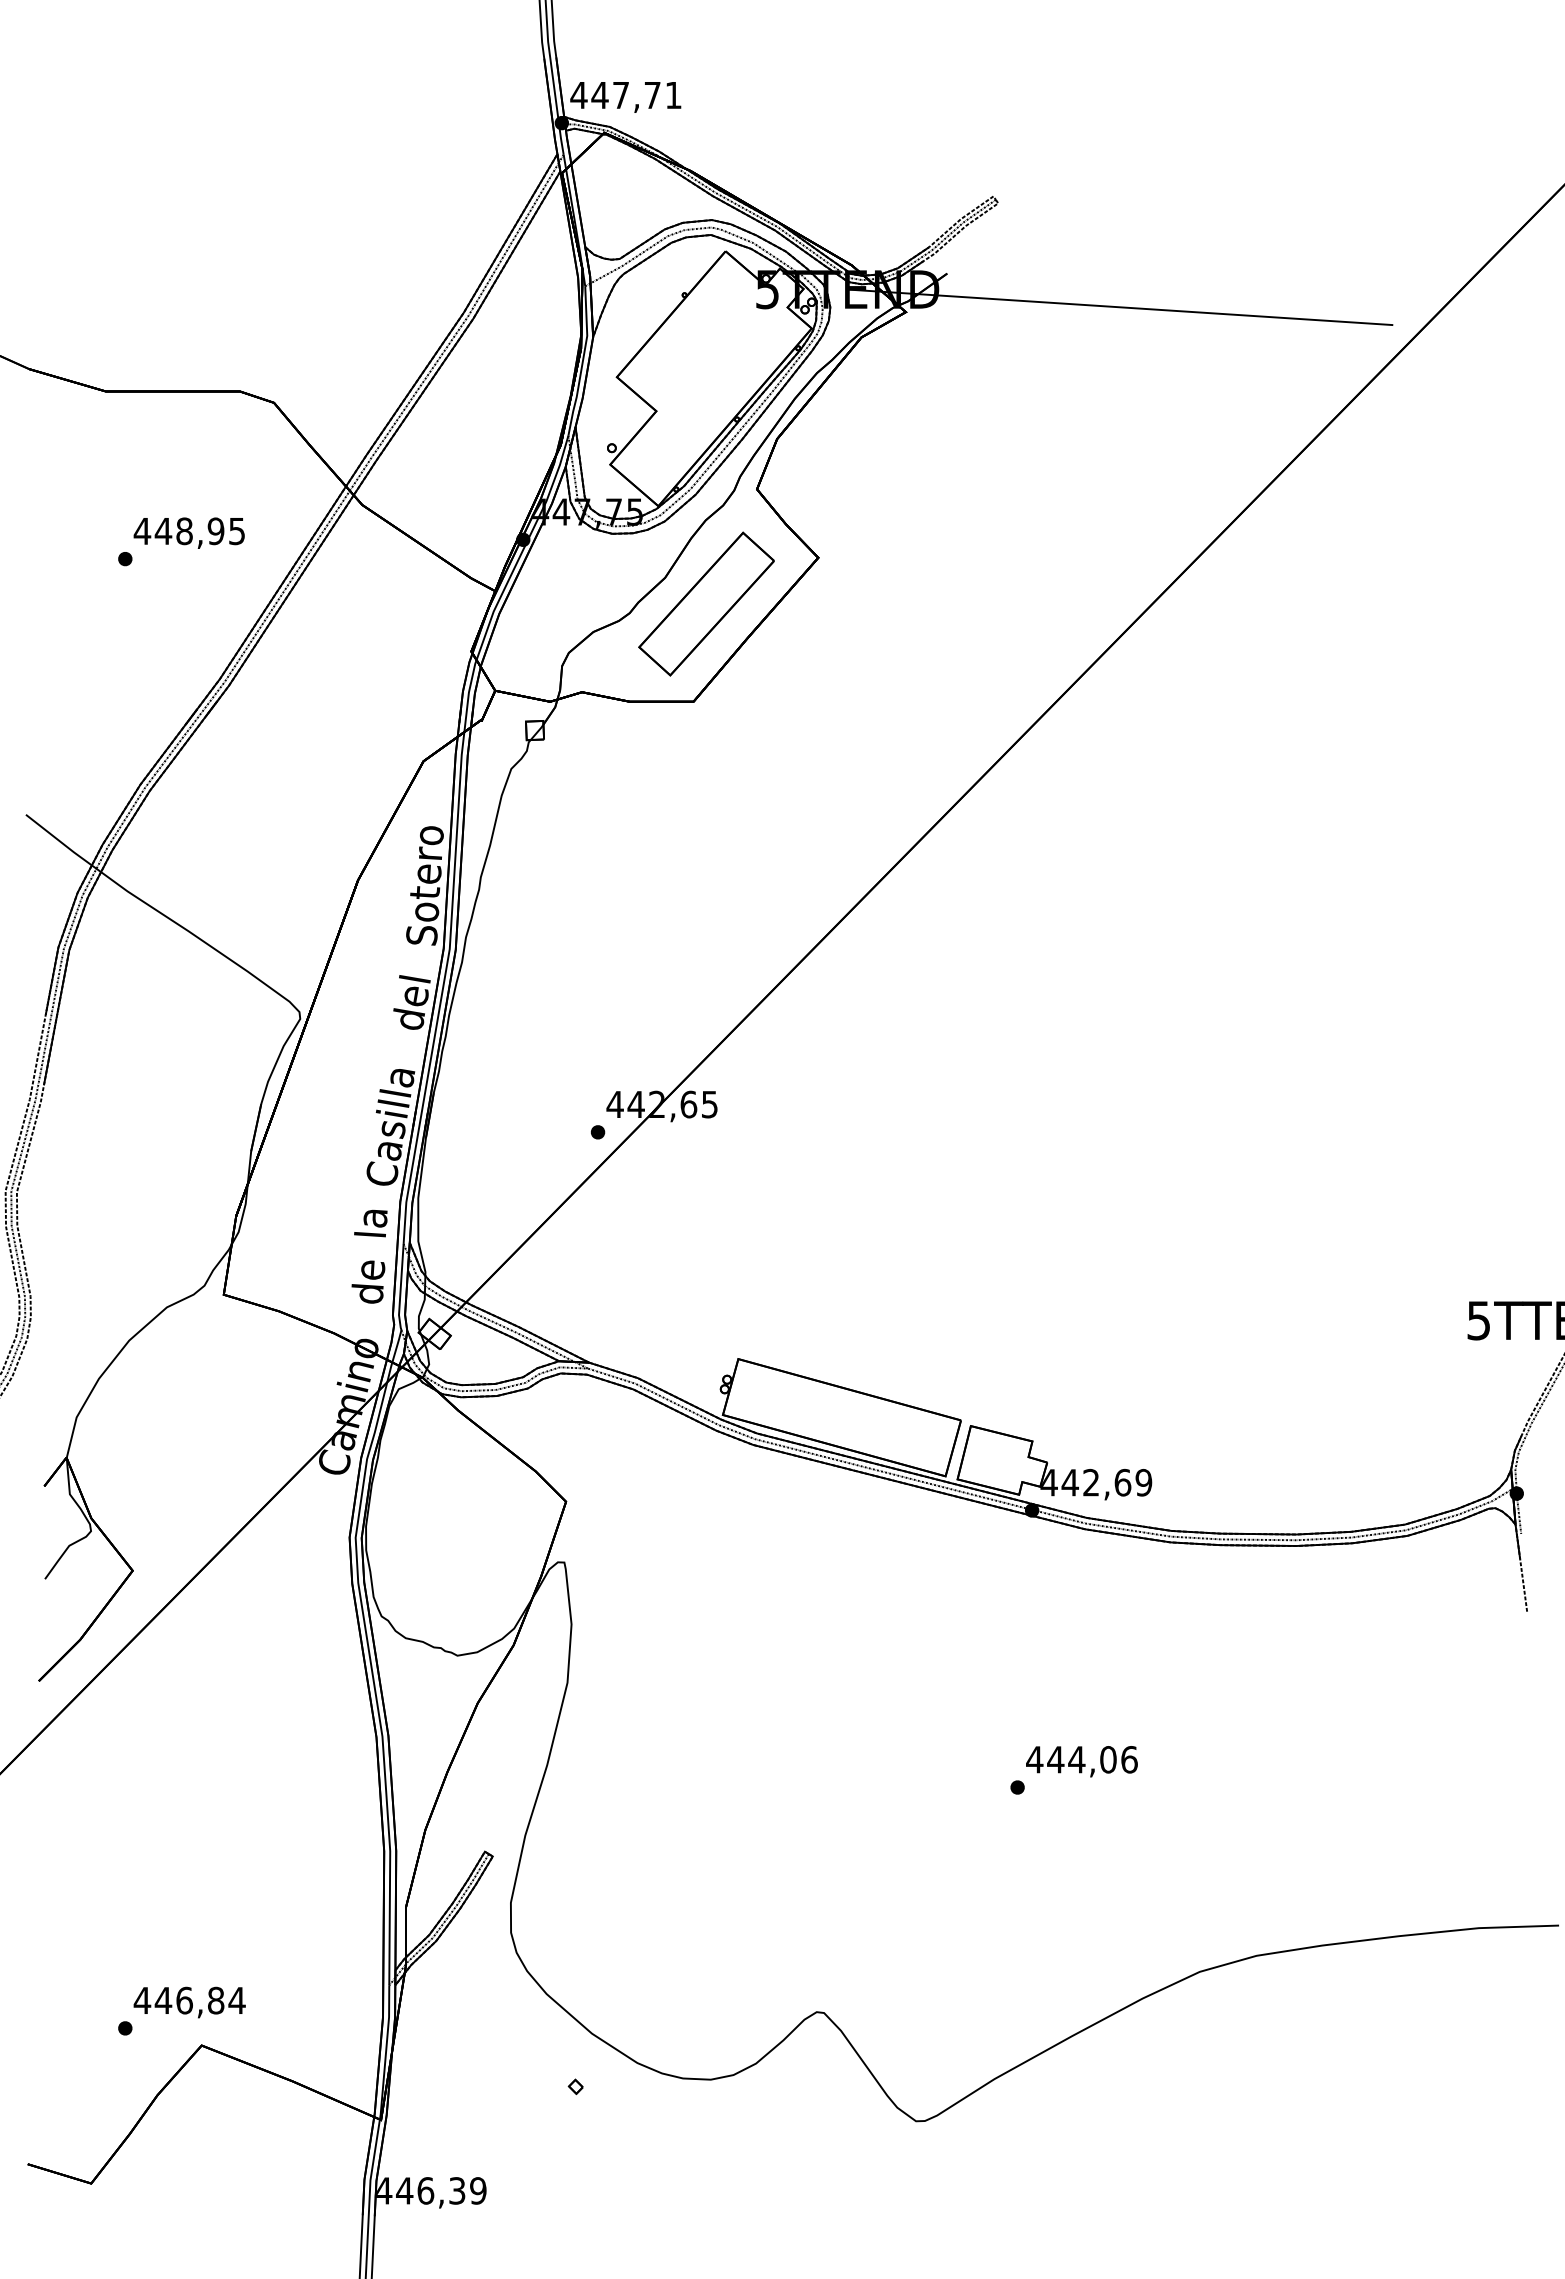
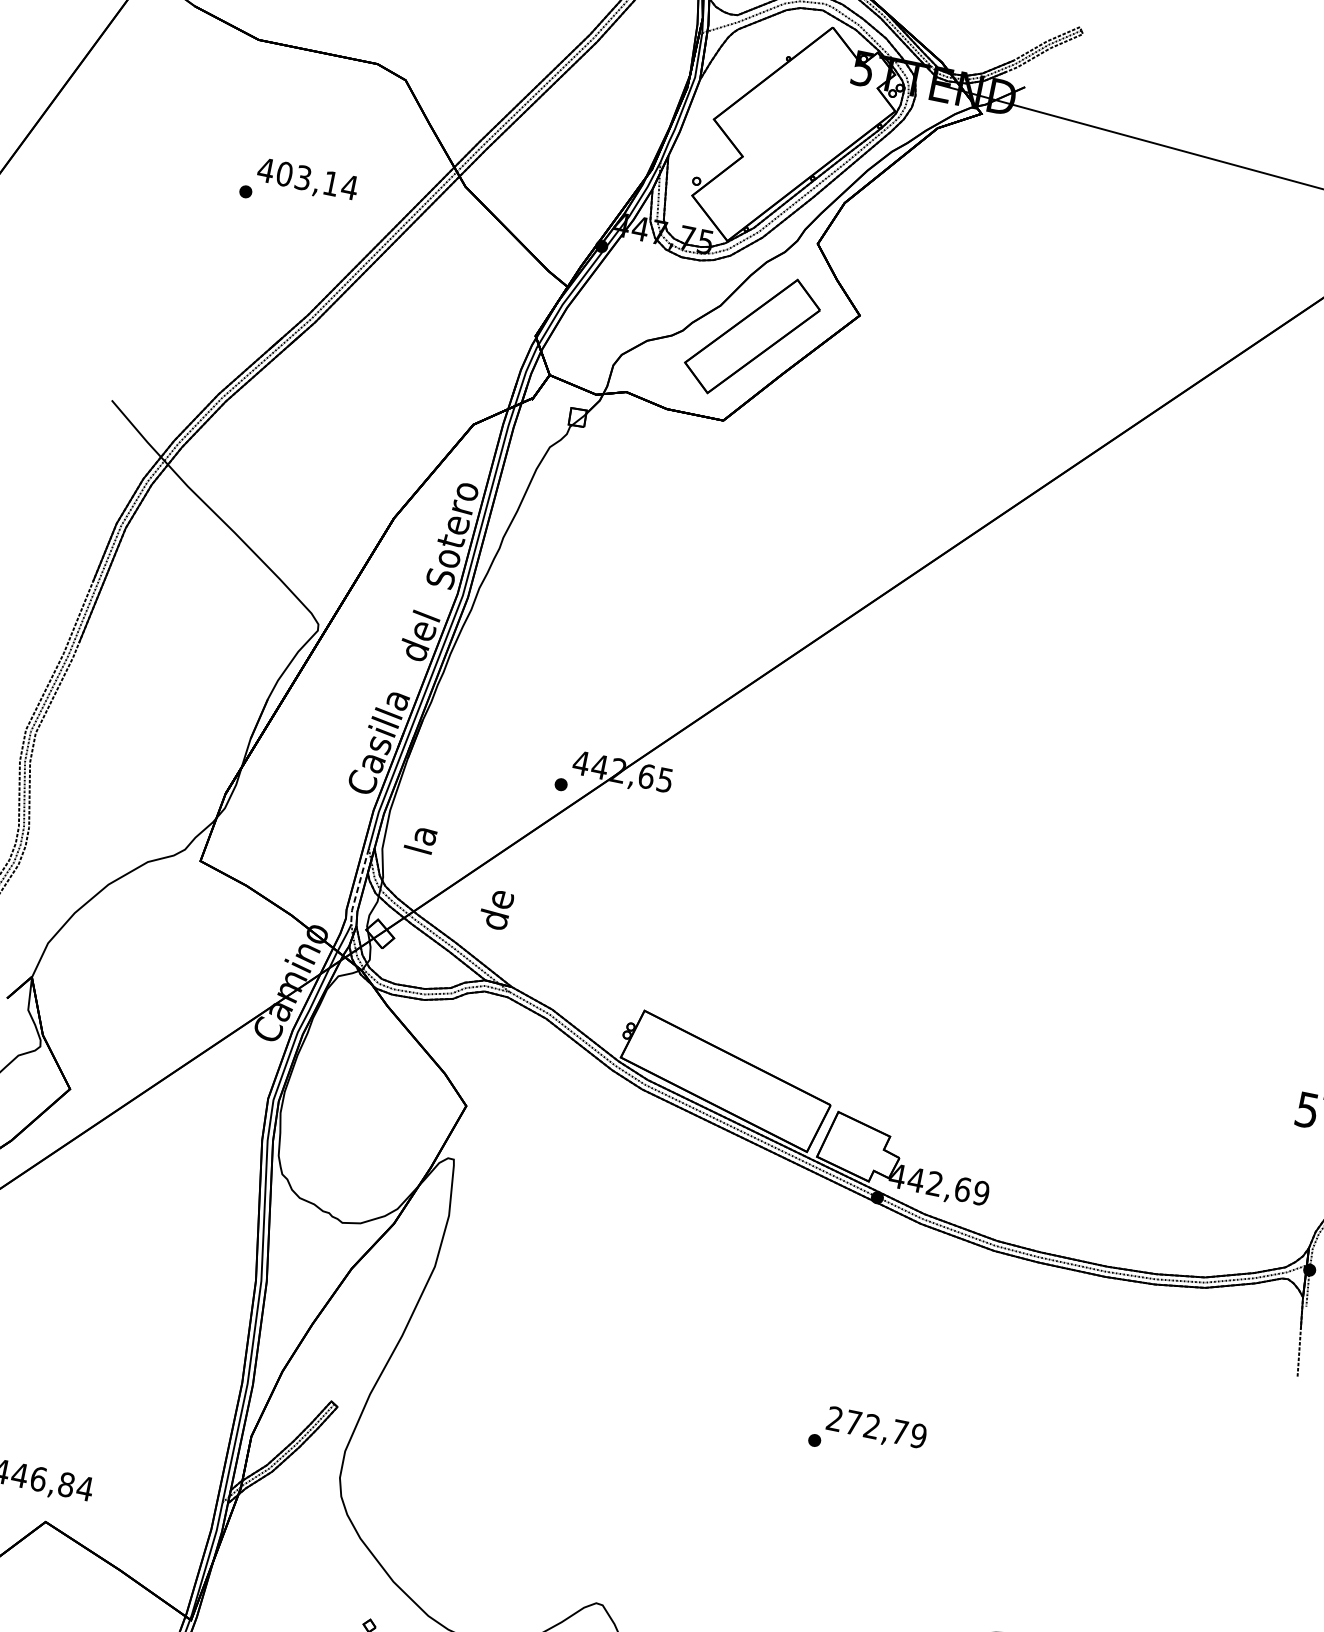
text: (199, 531) -> (316, 180), 448,95 -> 403,14
text: (370, 1223) -> (420, 840), moved
text: (368, 1281) -> (496, 909), moved
line: (400, 1288) -> (358, 887), solid -> dashed
text: (1081, 1759) -> (876, 1427), 444,06 -> 272,79

